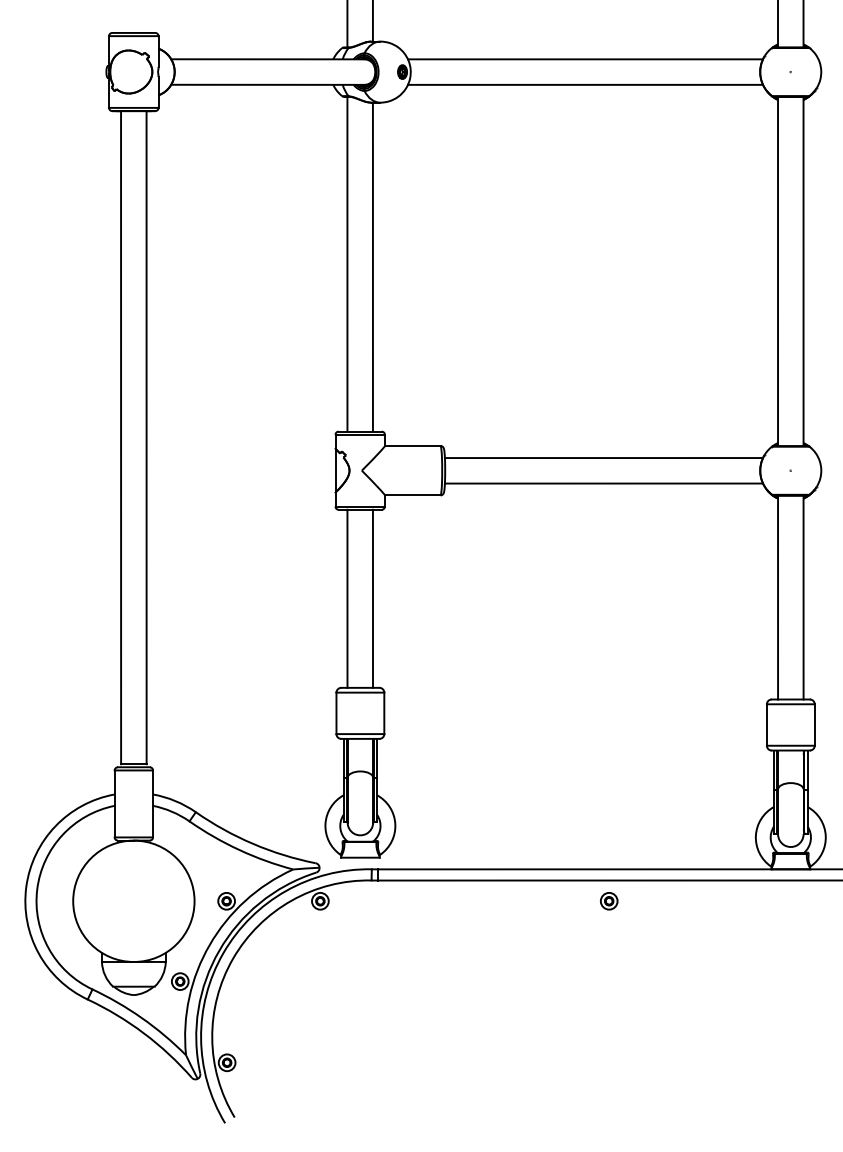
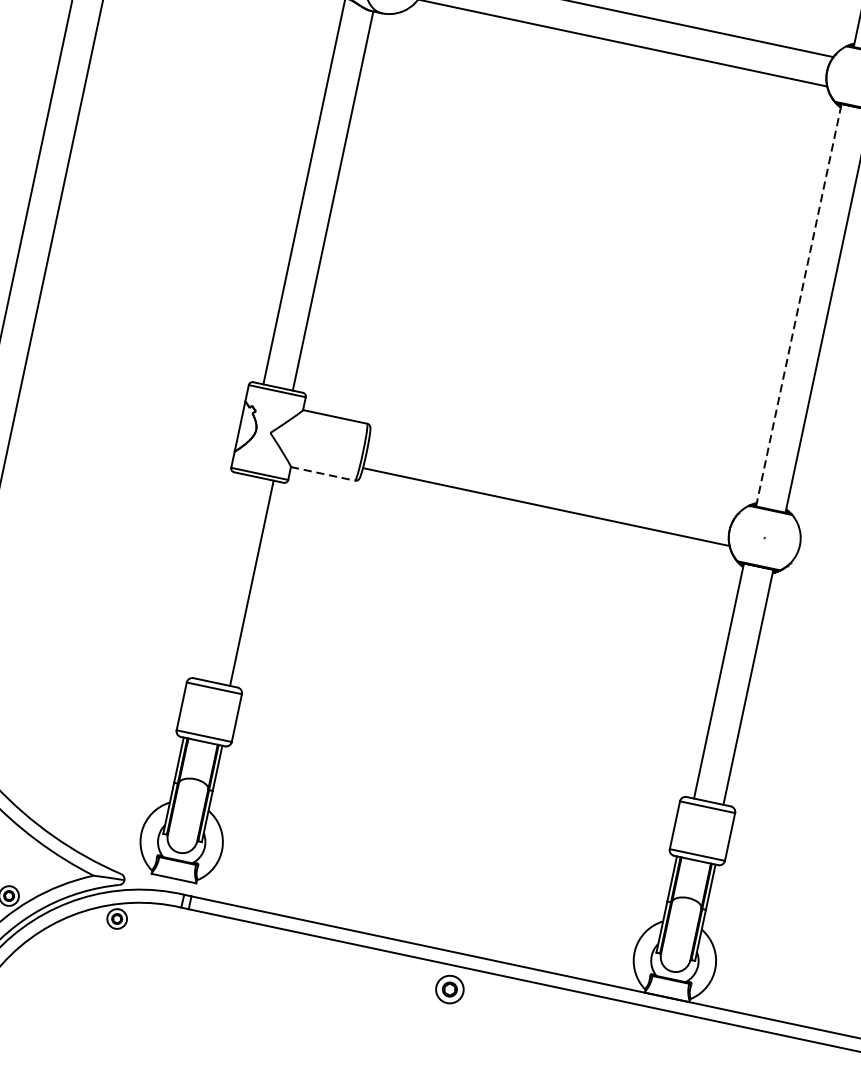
line: (778, 271) -> (799, 305), solid -> dashed
line: (603, 458) -> (551, 478), removed
line: (412, 495) -> (322, 473), solid -> dashed
line: (347, 598) -> (222, 576), removed
part: (609, 901) -> (450, 990), size x1.4

